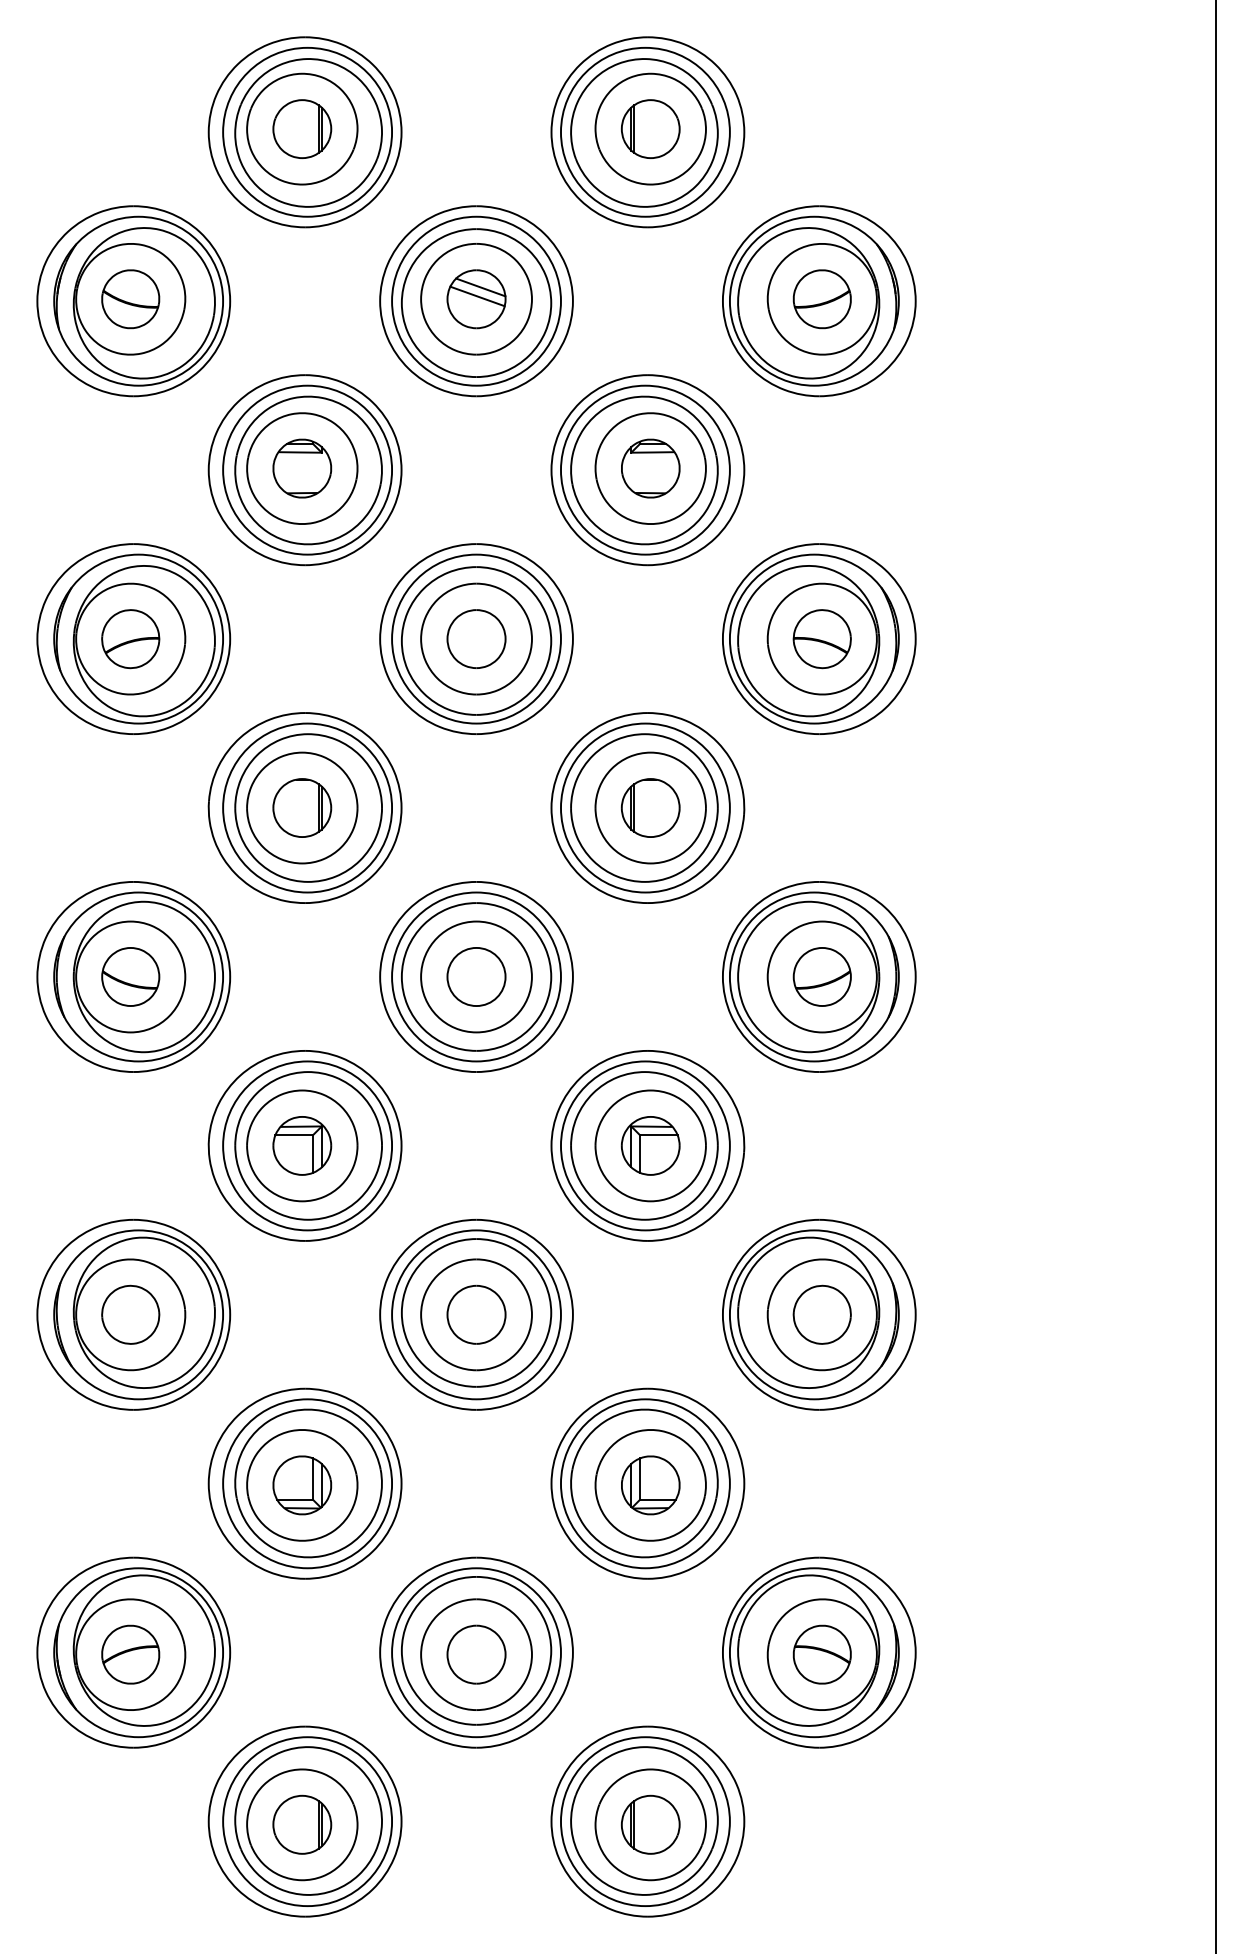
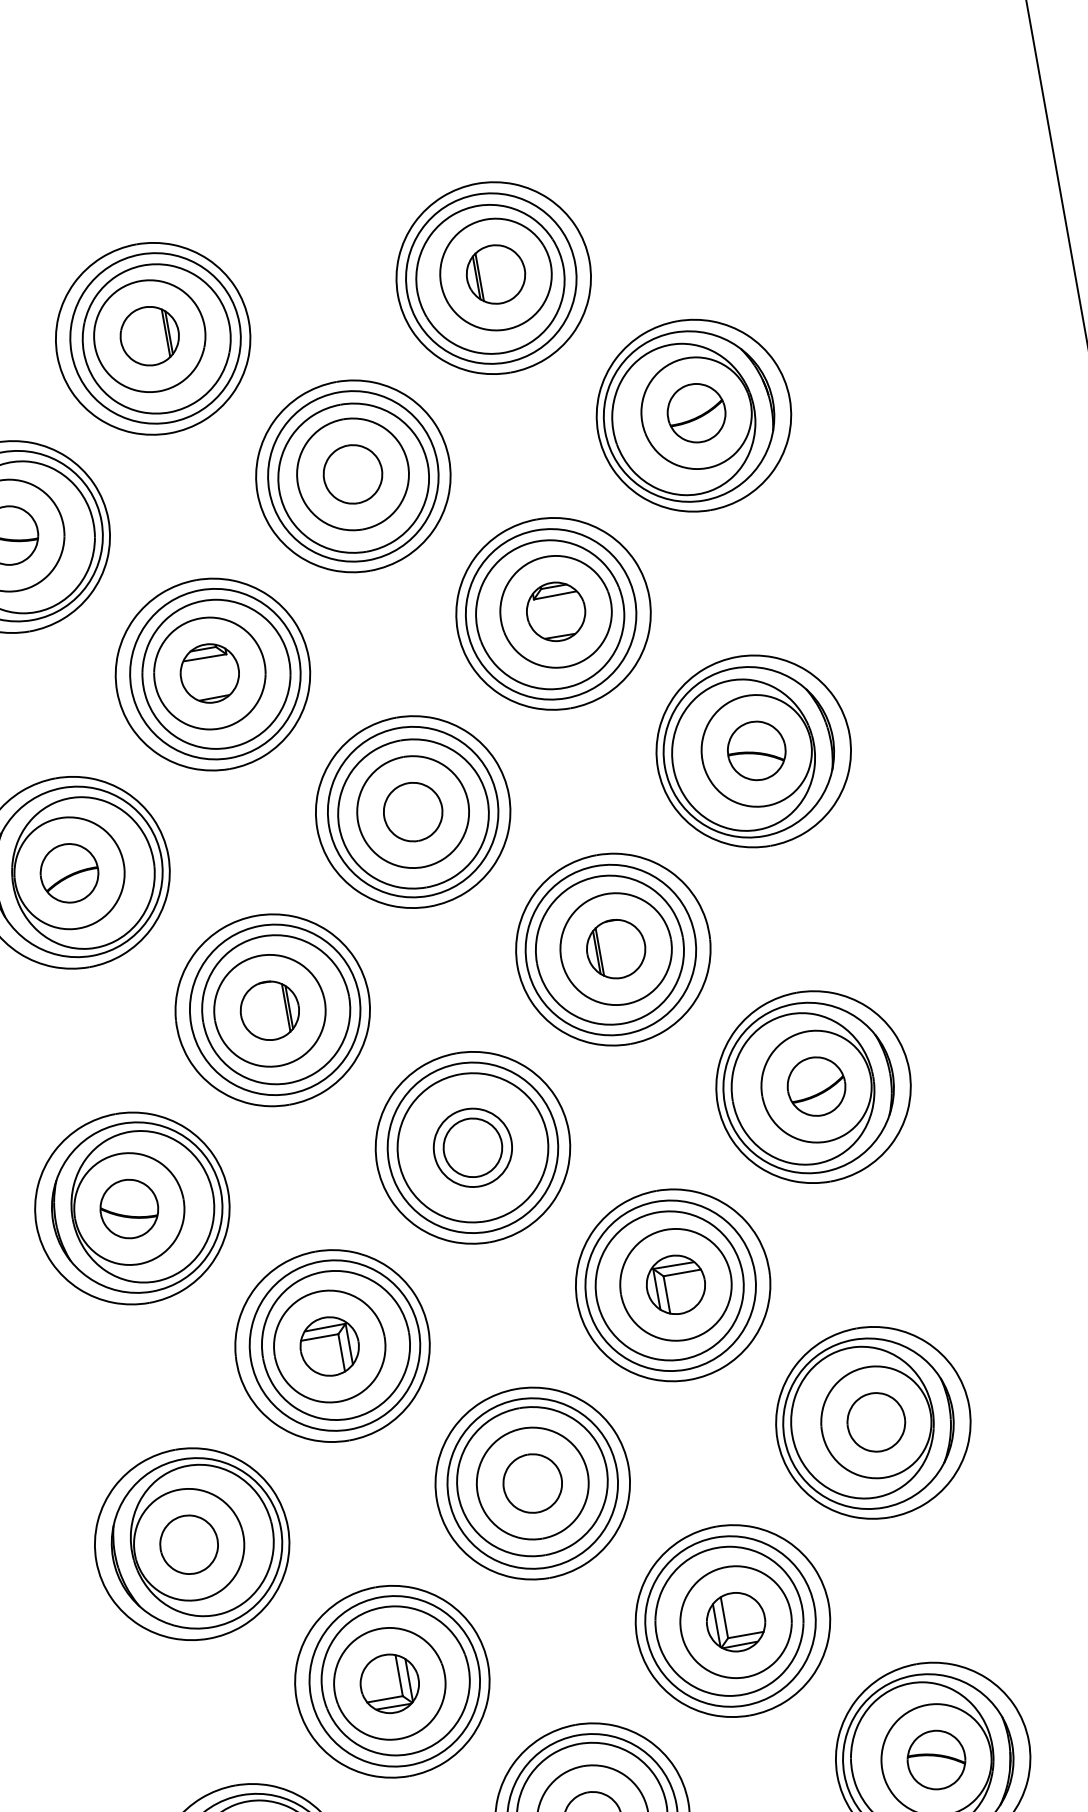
line: (480, 287) -> (354, 462), removed
line: (477, 296) -> (353, 471), removed
circle: (476, 976) -> (472, 1147), size x0.7

